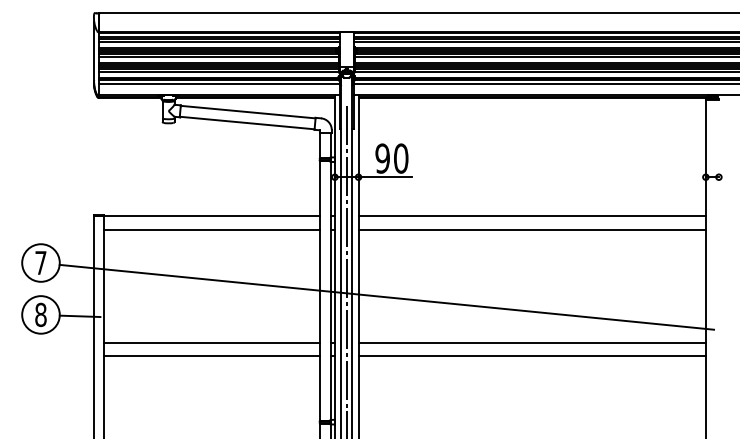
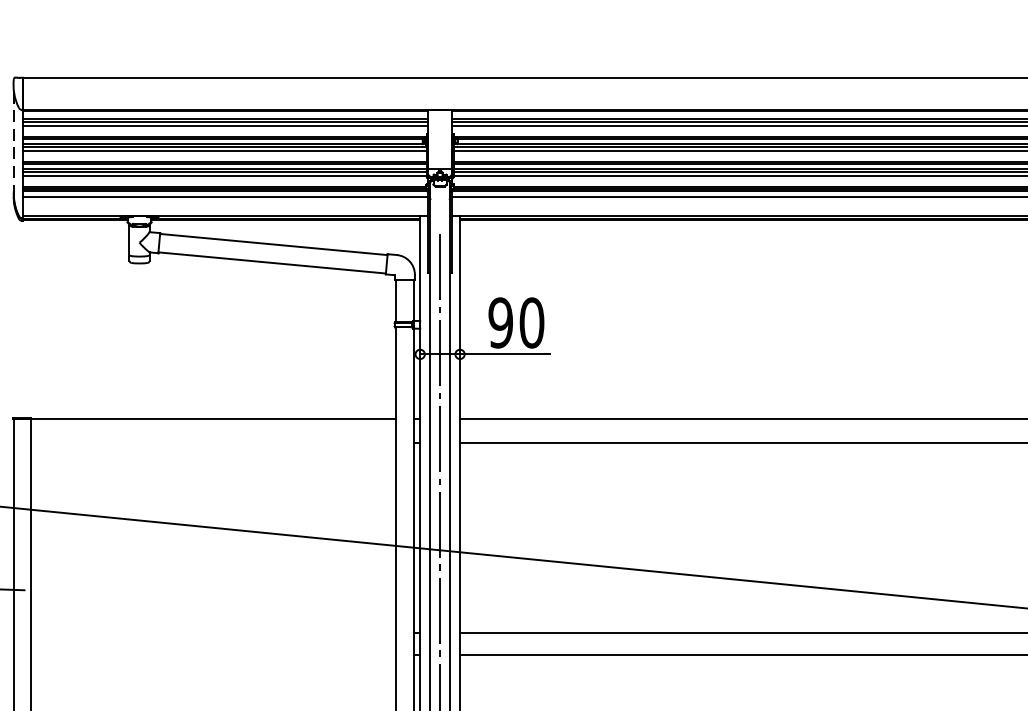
line: (94, 52) -> (14, 143), solid -> dashed
line: (212, 229) -> (213, 442), removed
line: (212, 342) -> (213, 633), removed
line: (212, 355) -> (213, 655), removed

